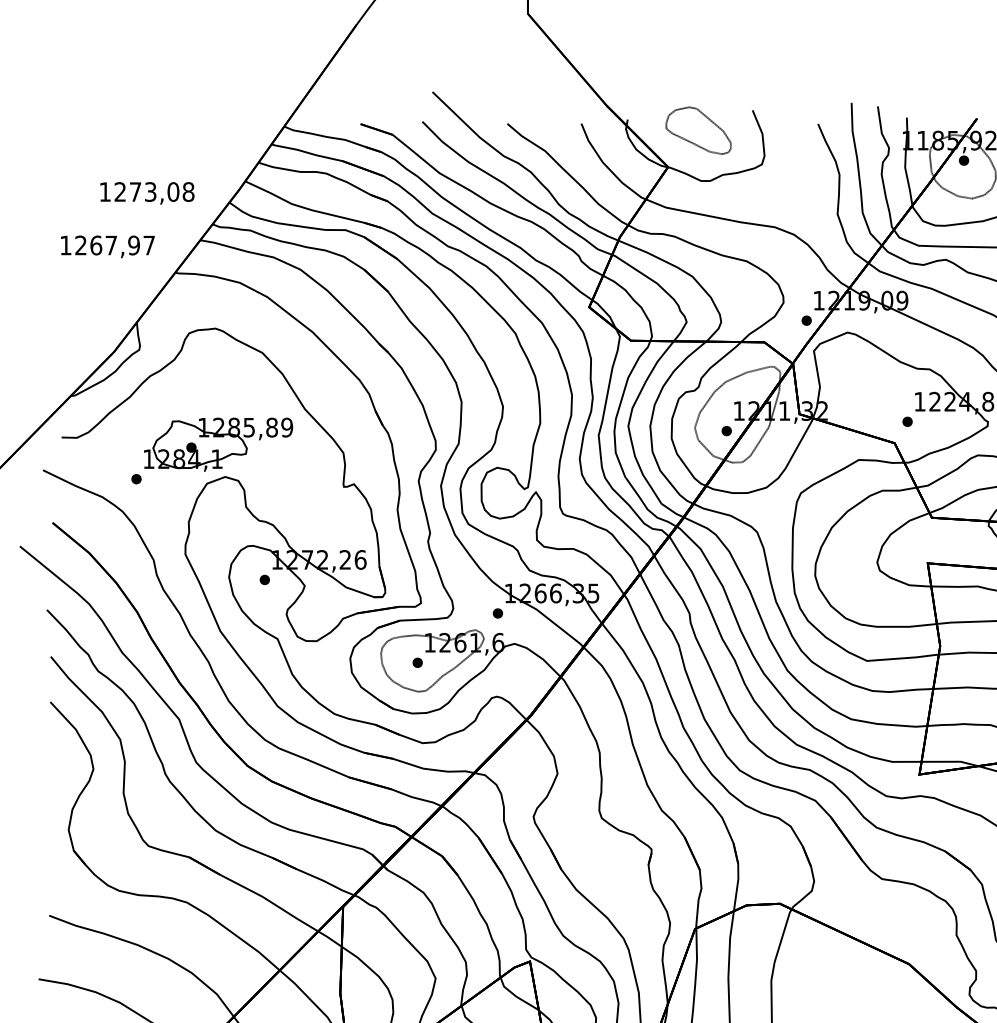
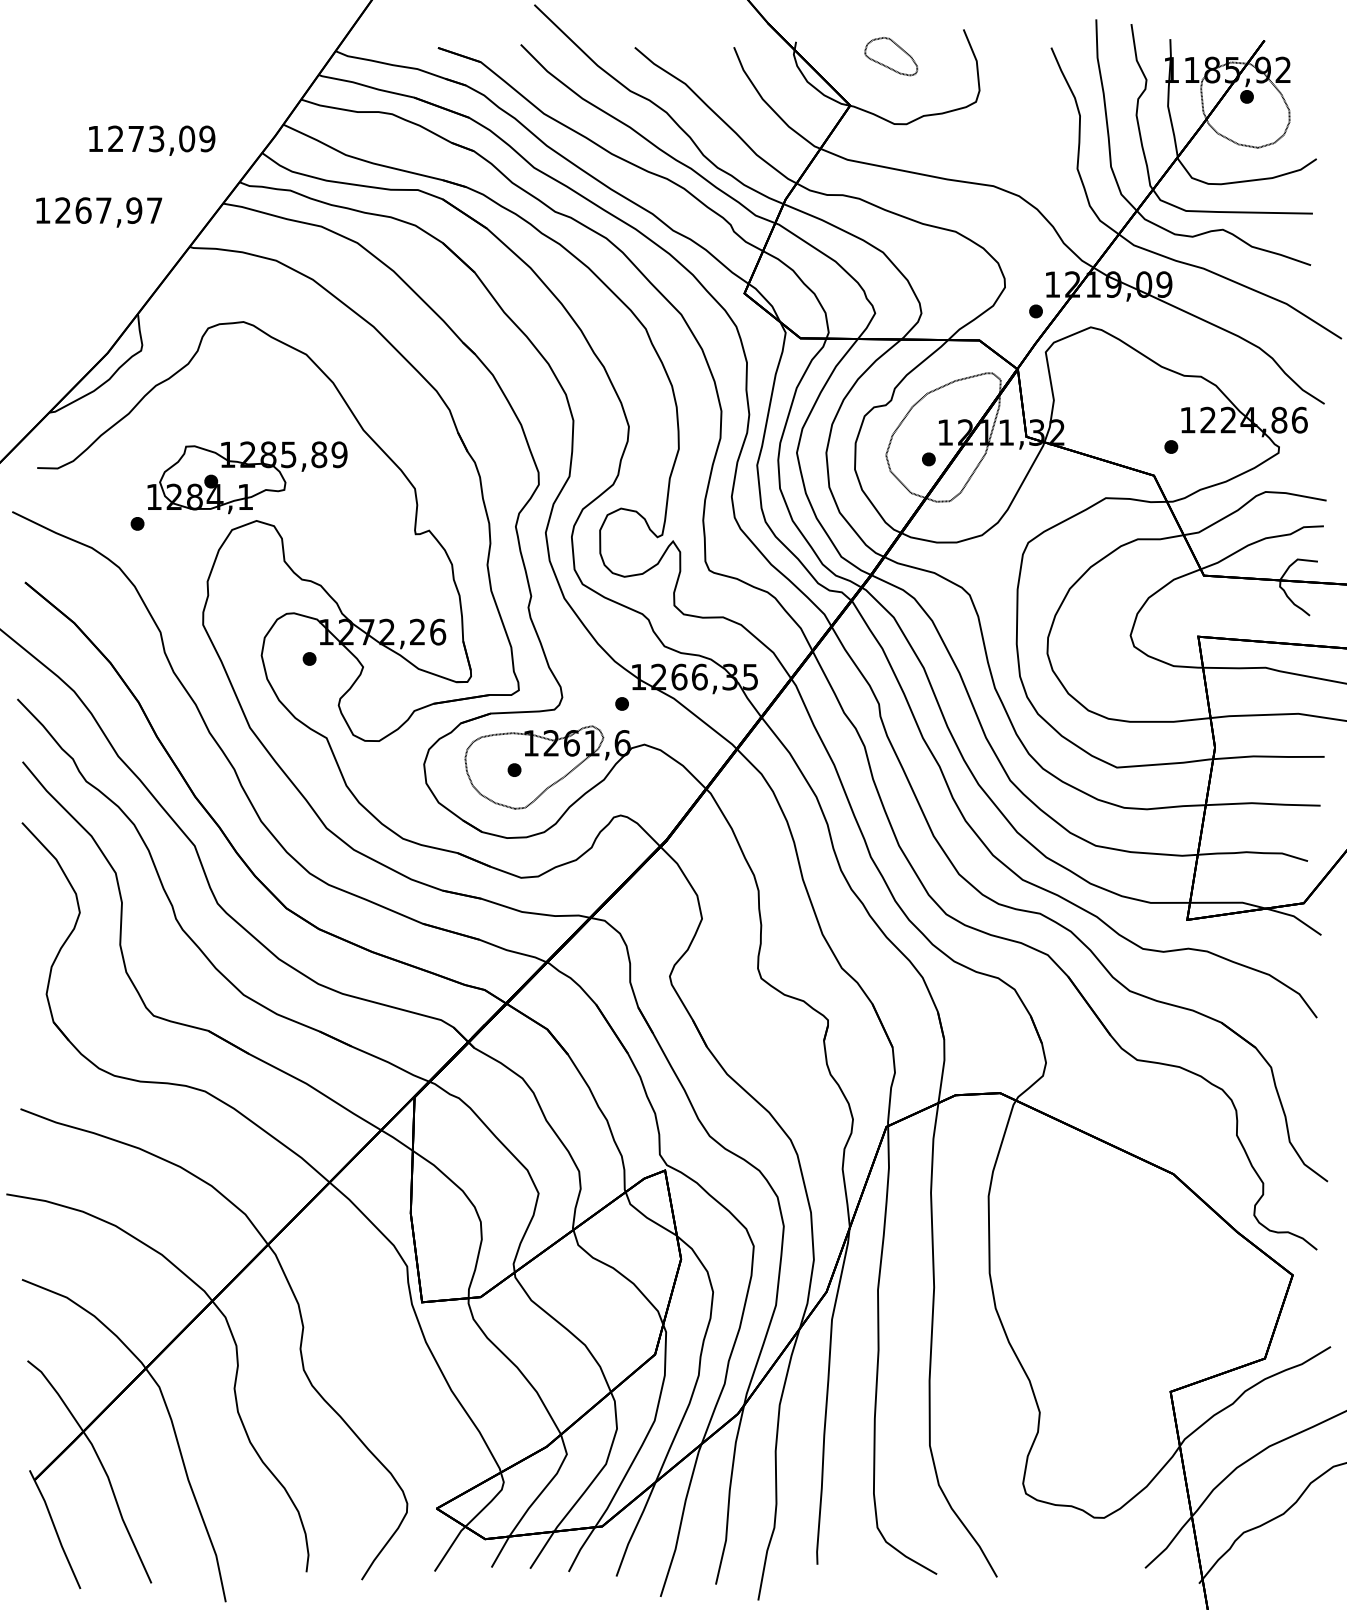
part: (698, 130) -> (891, 56), size x0.6
text: (188, 191) -> (207, 138), 1273,08 -> 1273,09

